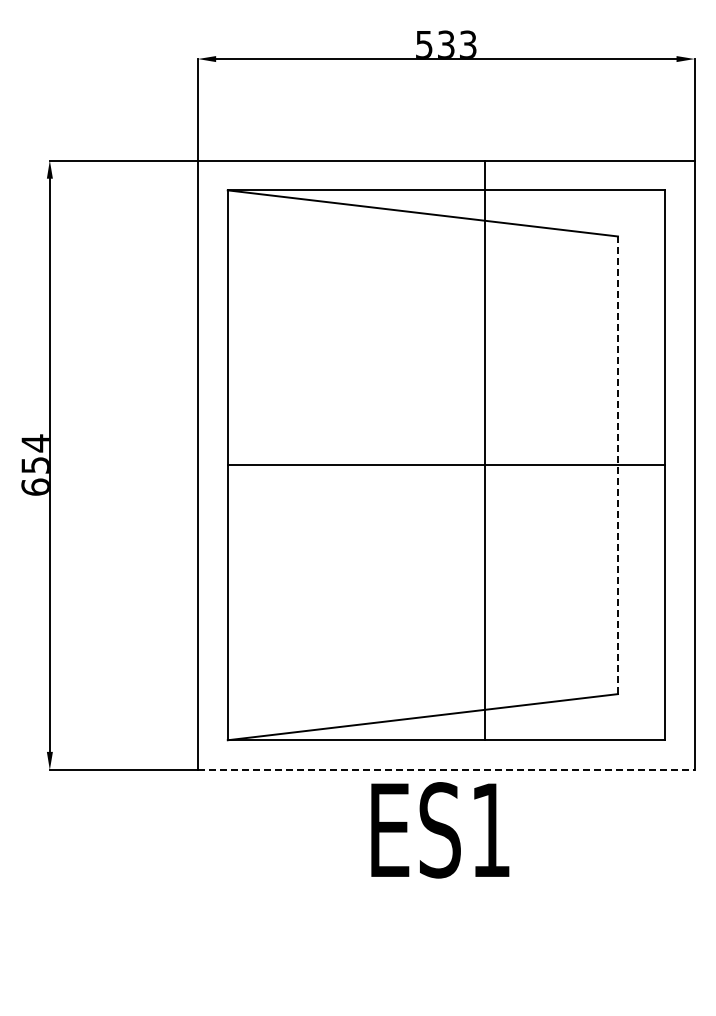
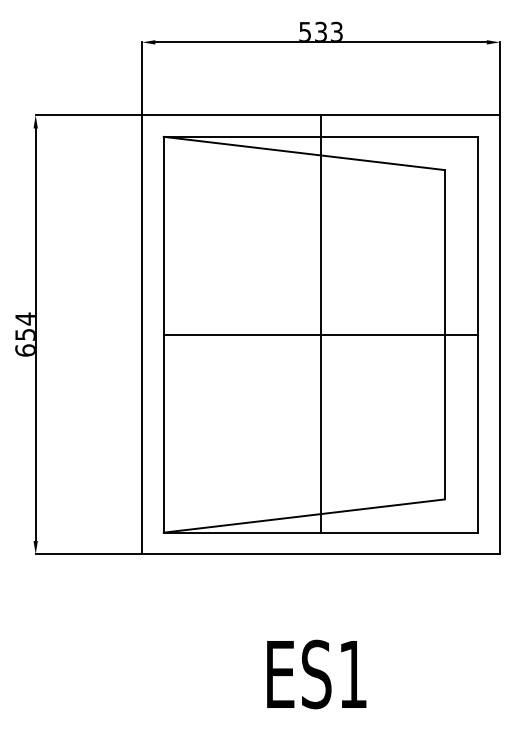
line: (485, 450) -> (321, 324), moved
line: (618, 465) -> (445, 334), dashed -> solid
line: (446, 770) -> (321, 554), dashed -> solid
text: (440, 830) -> (316, 674), moved

